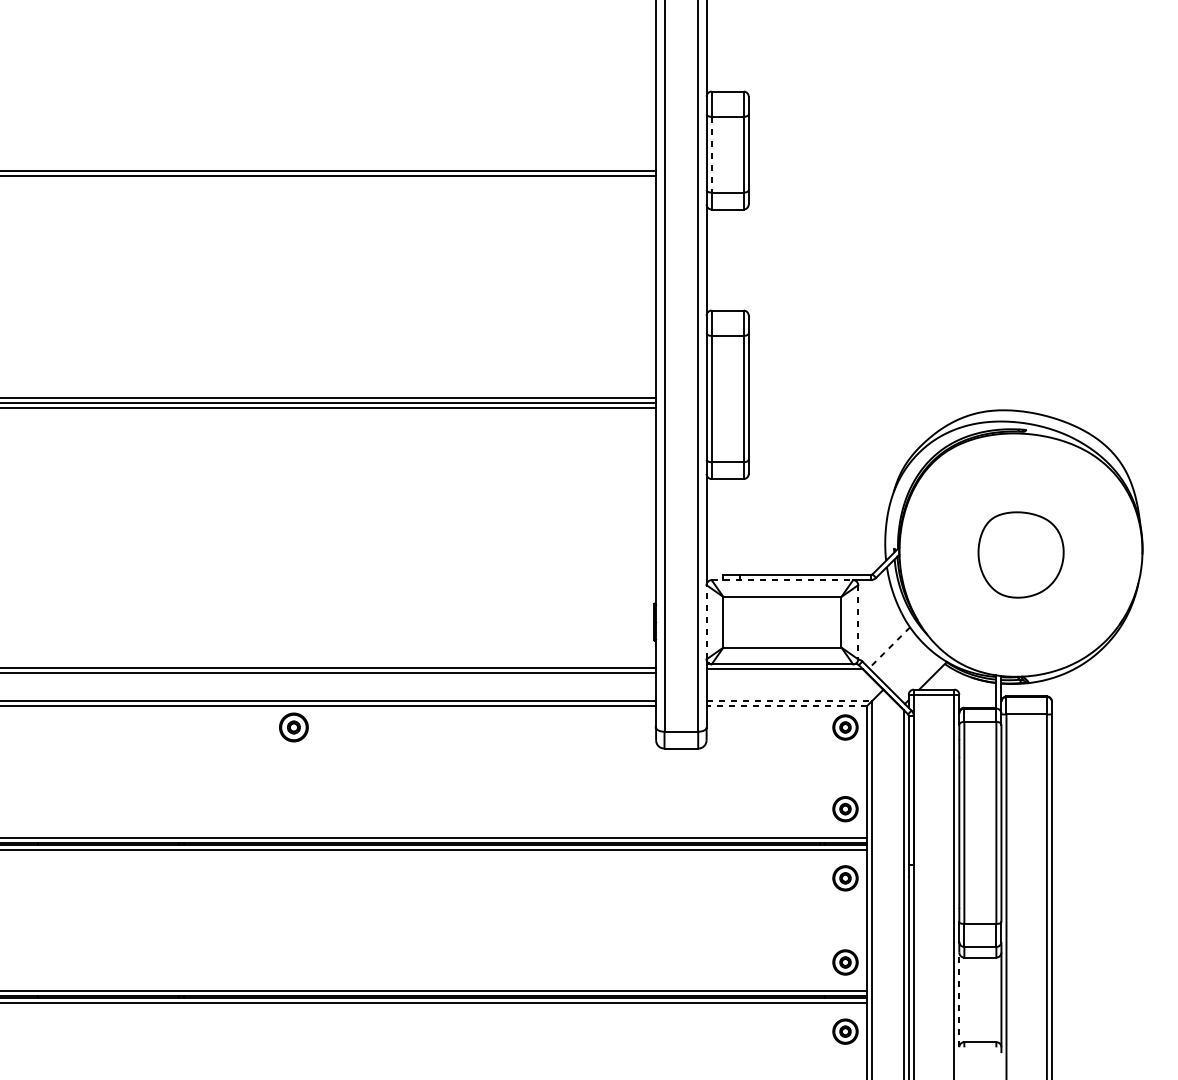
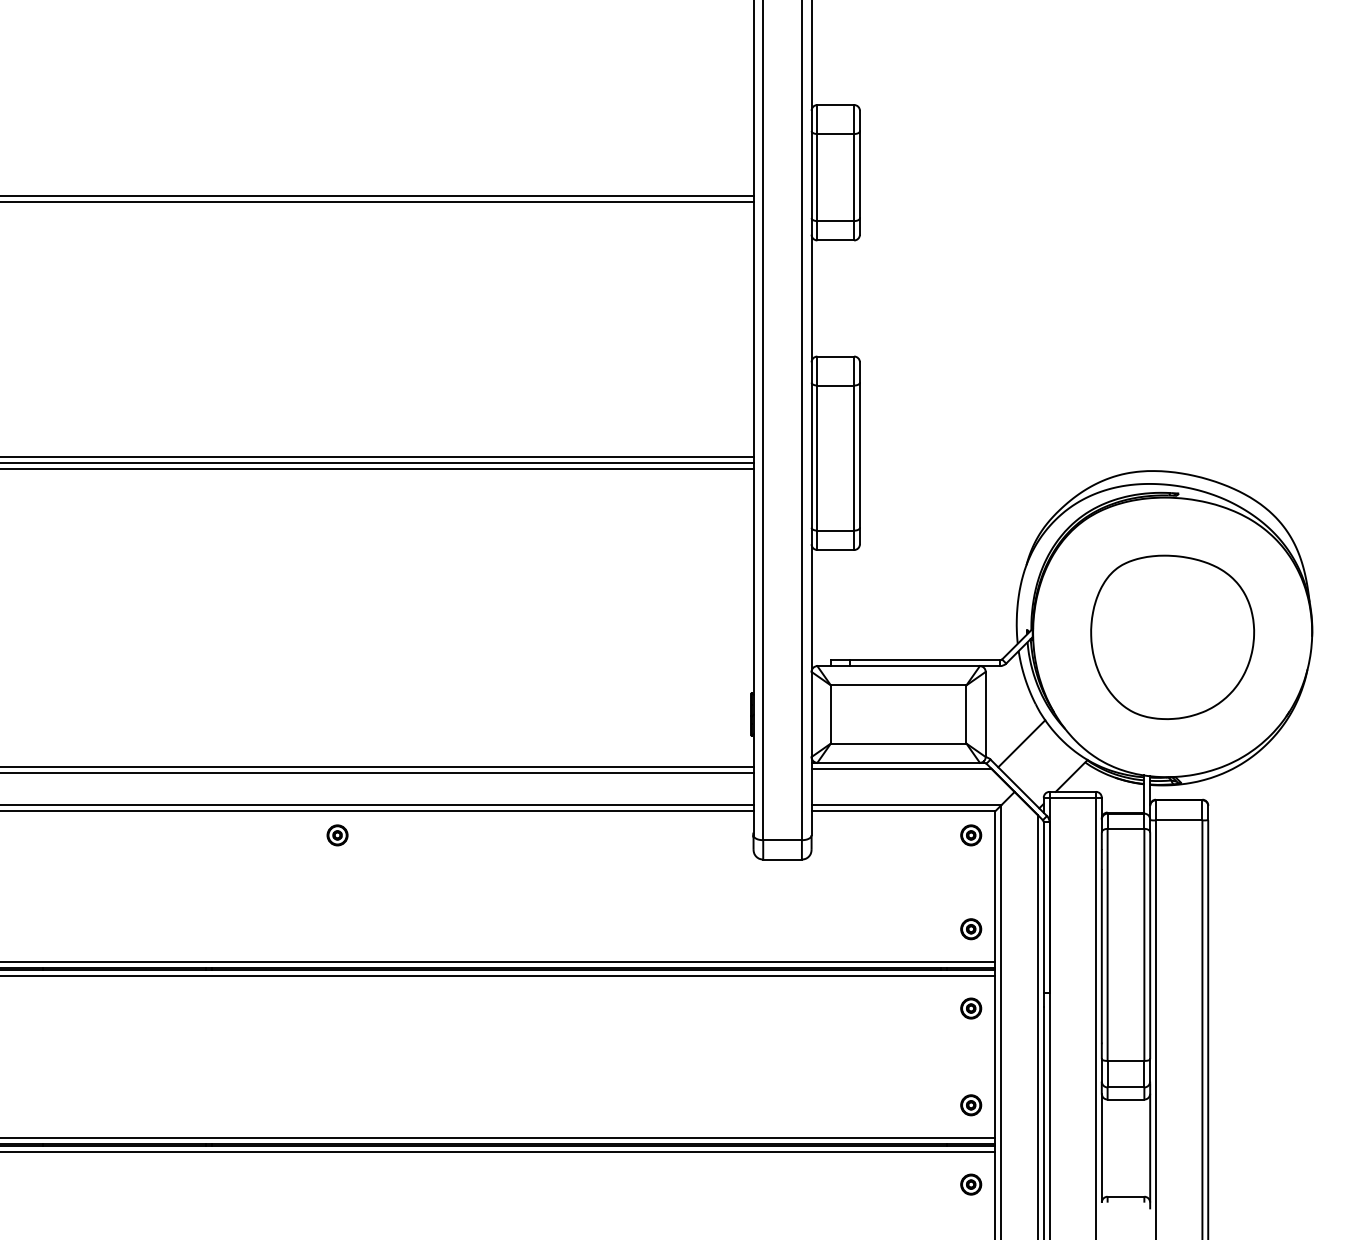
line: (711, 154) -> (817, 177), dashed -> solid
part: (1020, 554) -> (1172, 636), size x1.67
line: (783, 580) -> (899, 666), dashed -> solid
line: (706, 622) -> (811, 714), dashed -> solid
line: (858, 622) -> (985, 714), dashed -> solid
line: (889, 648) -> (1021, 744), dashed -> solid
line: (789, 701) -> (906, 805), dashed -> solid
line: (786, 706) -> (903, 811), dashed -> solid
part: (293, 727) -> (337, 835), size x0.62
part: (845, 727) -> (971, 835), size x0.71
part: (845, 809) -> (971, 929), size x0.71
part: (845, 878) -> (971, 1008), size x0.71
part: (845, 962) -> (971, 1105), size x0.71
line: (959, 999) -> (1101, 1147), dashed -> solid
part: (845, 1031) -> (971, 1184), size x0.71

